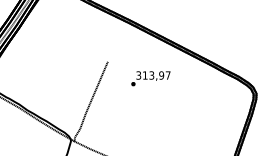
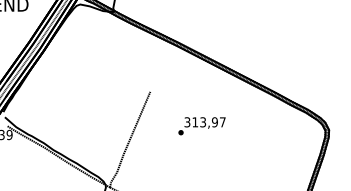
text: (150, 78) -> (201, 126), moved

